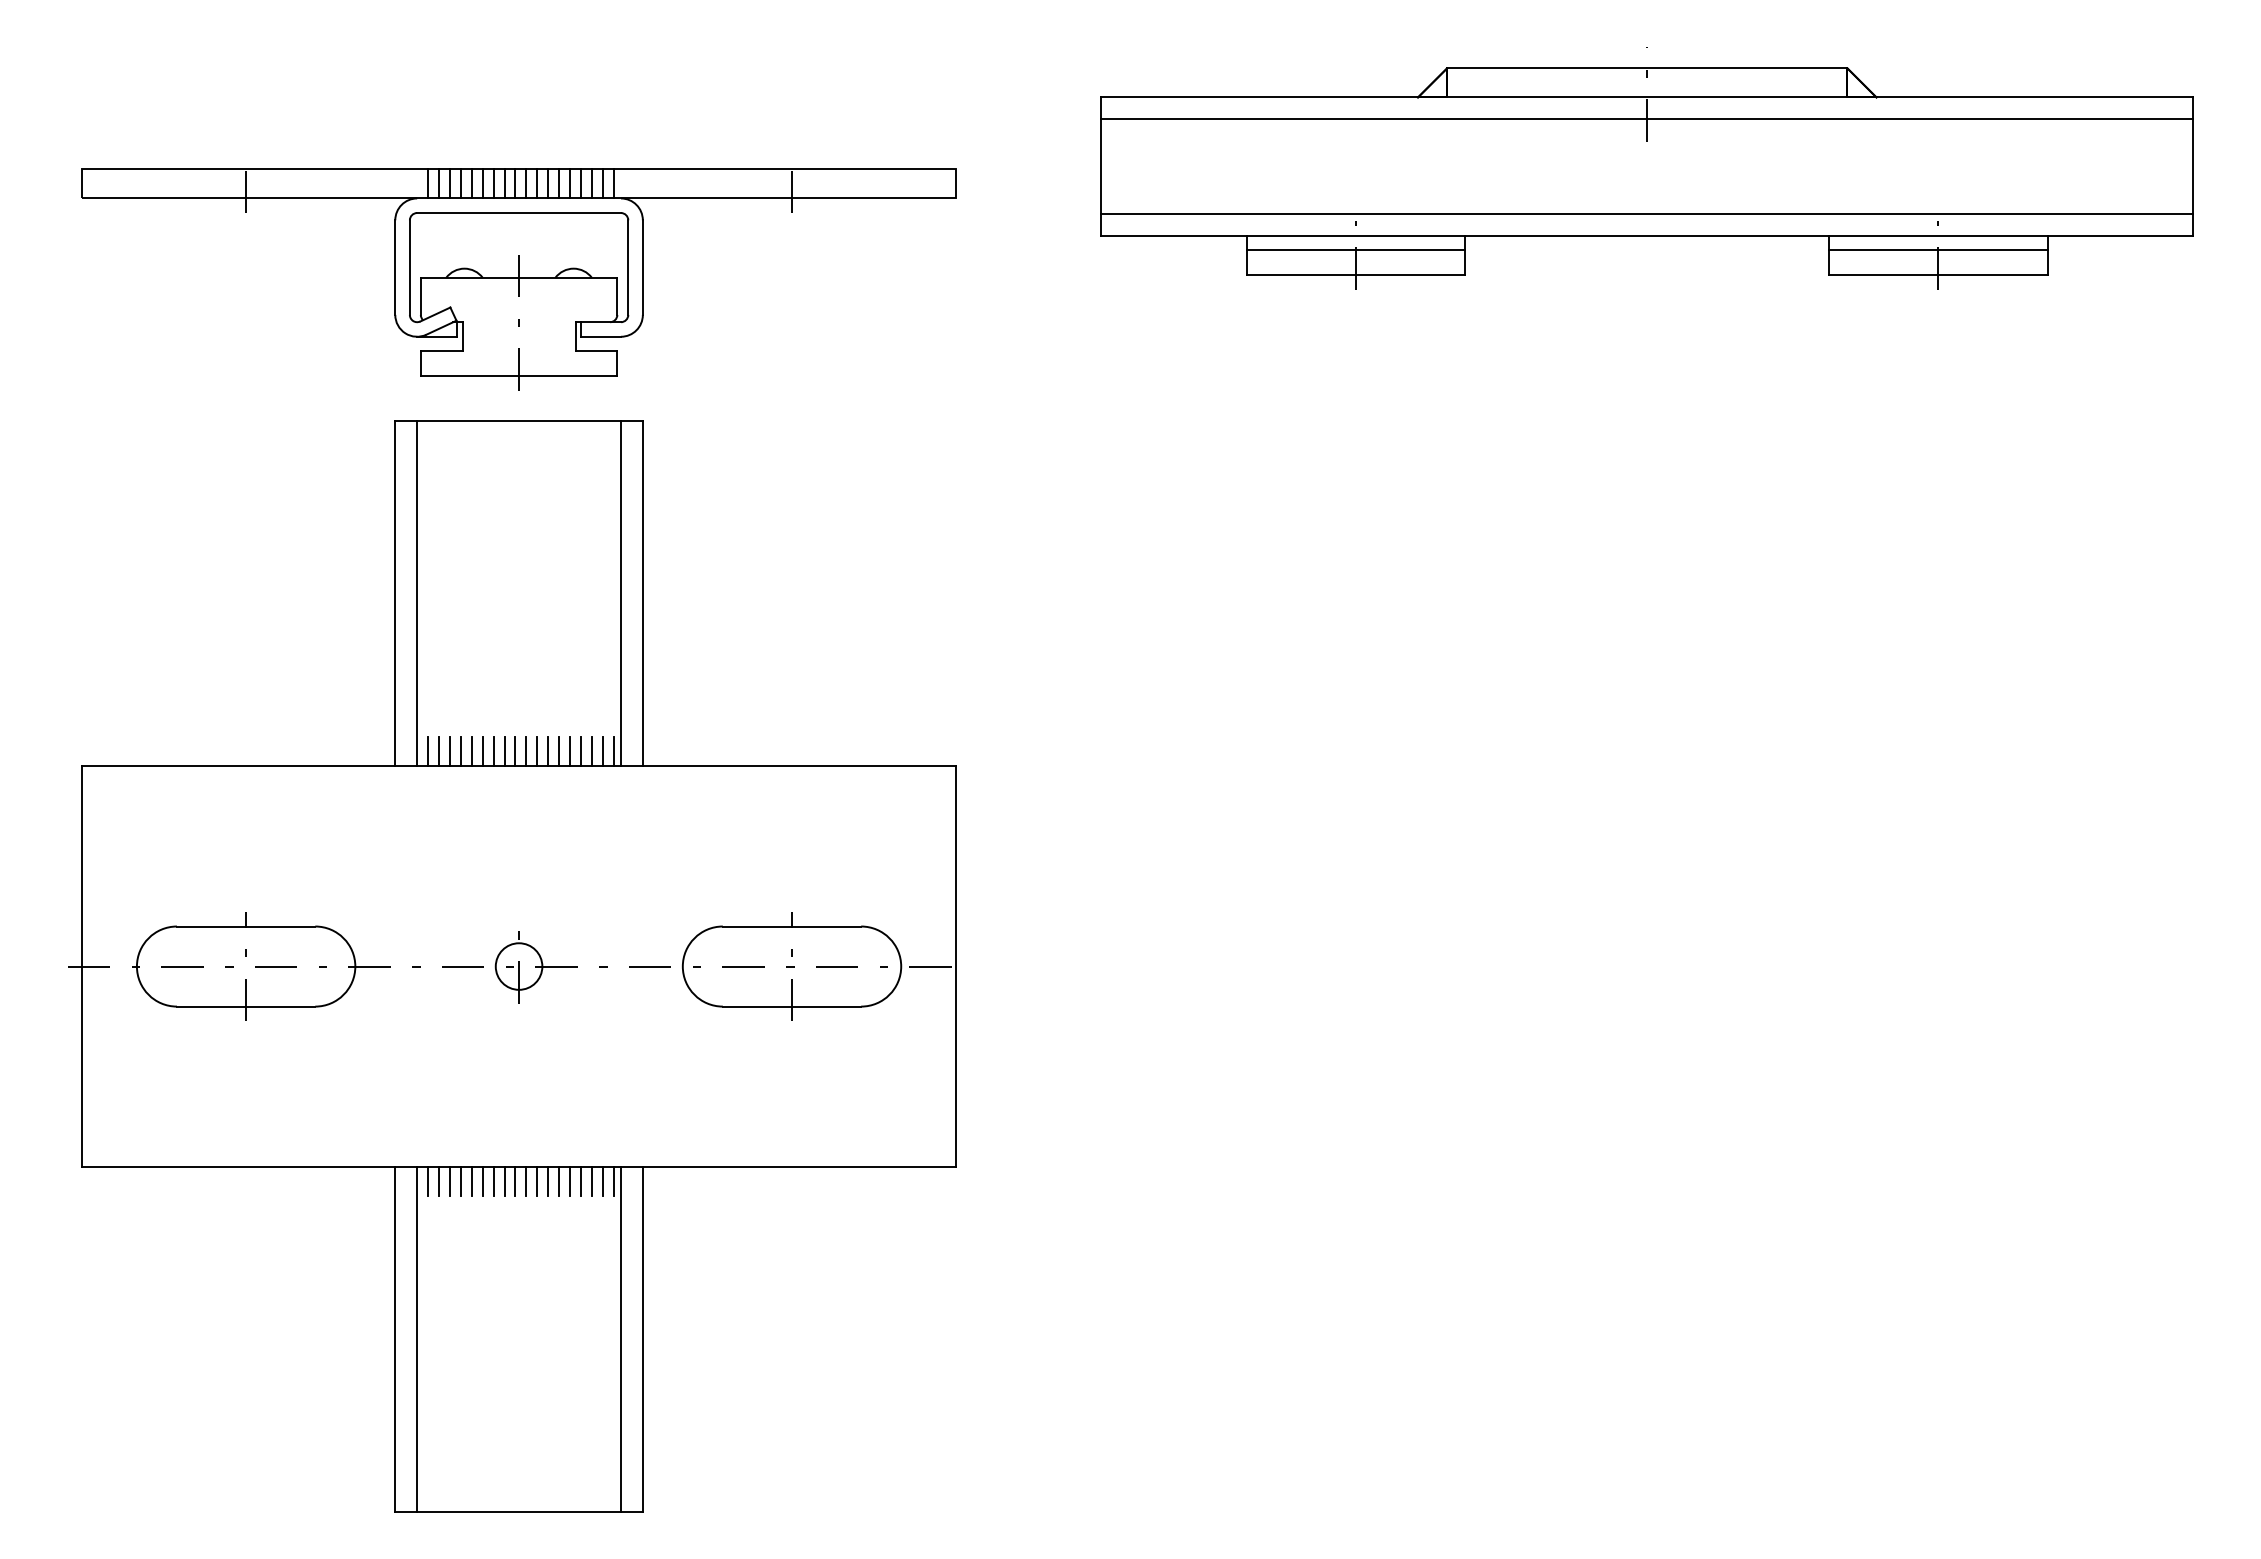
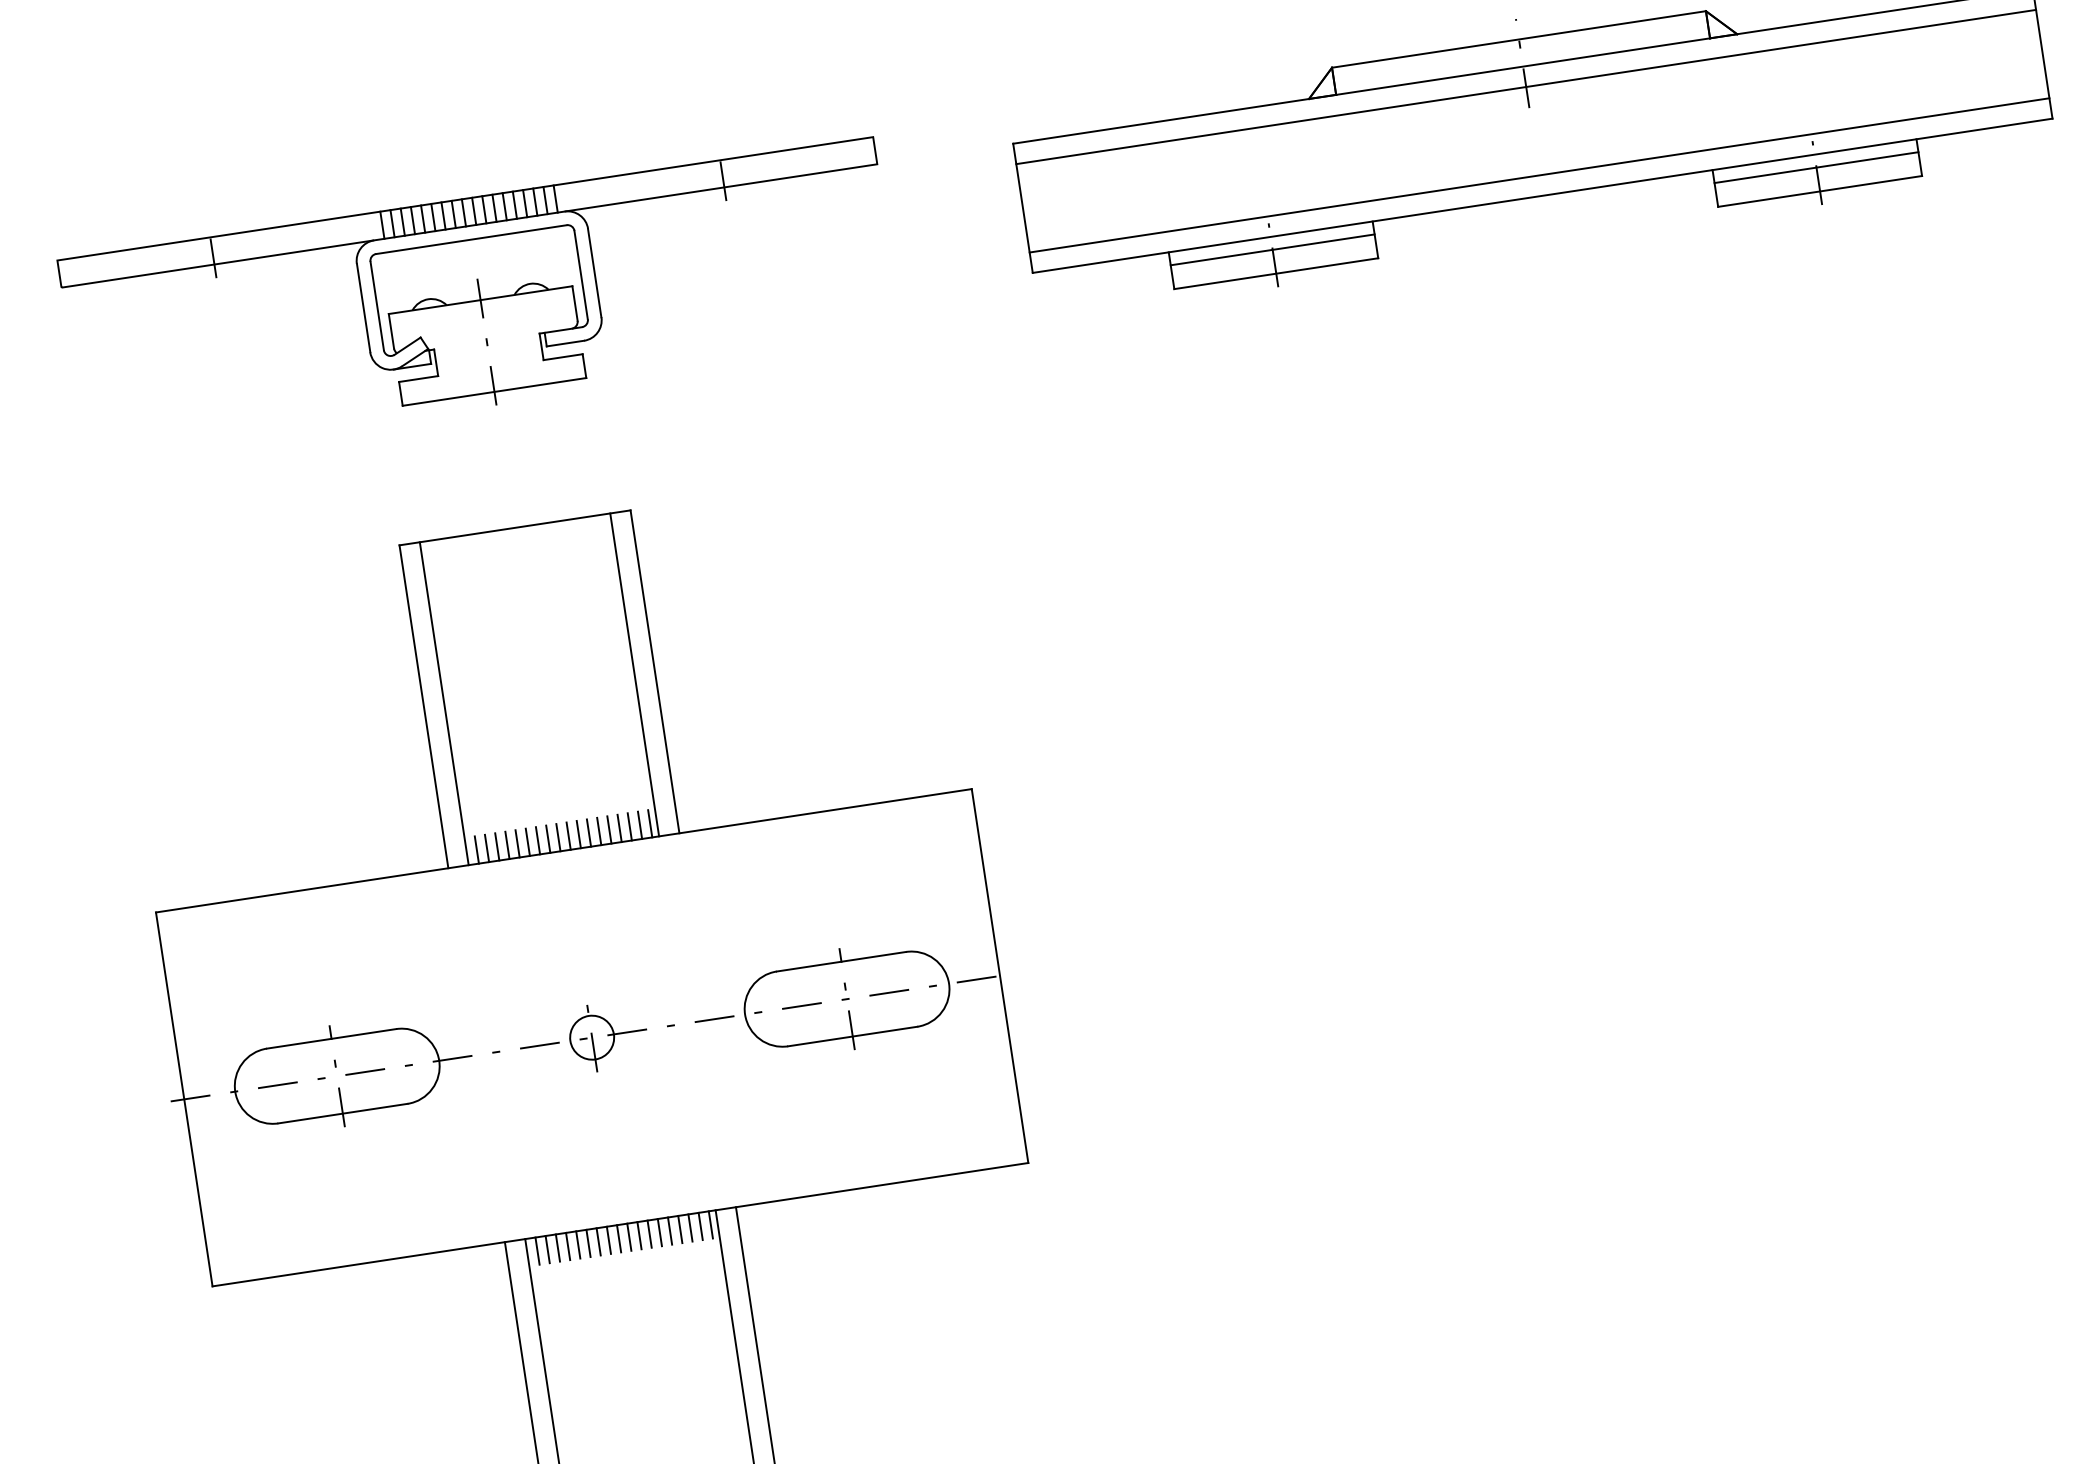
part: (518, 279) -> (480, 301), moved

